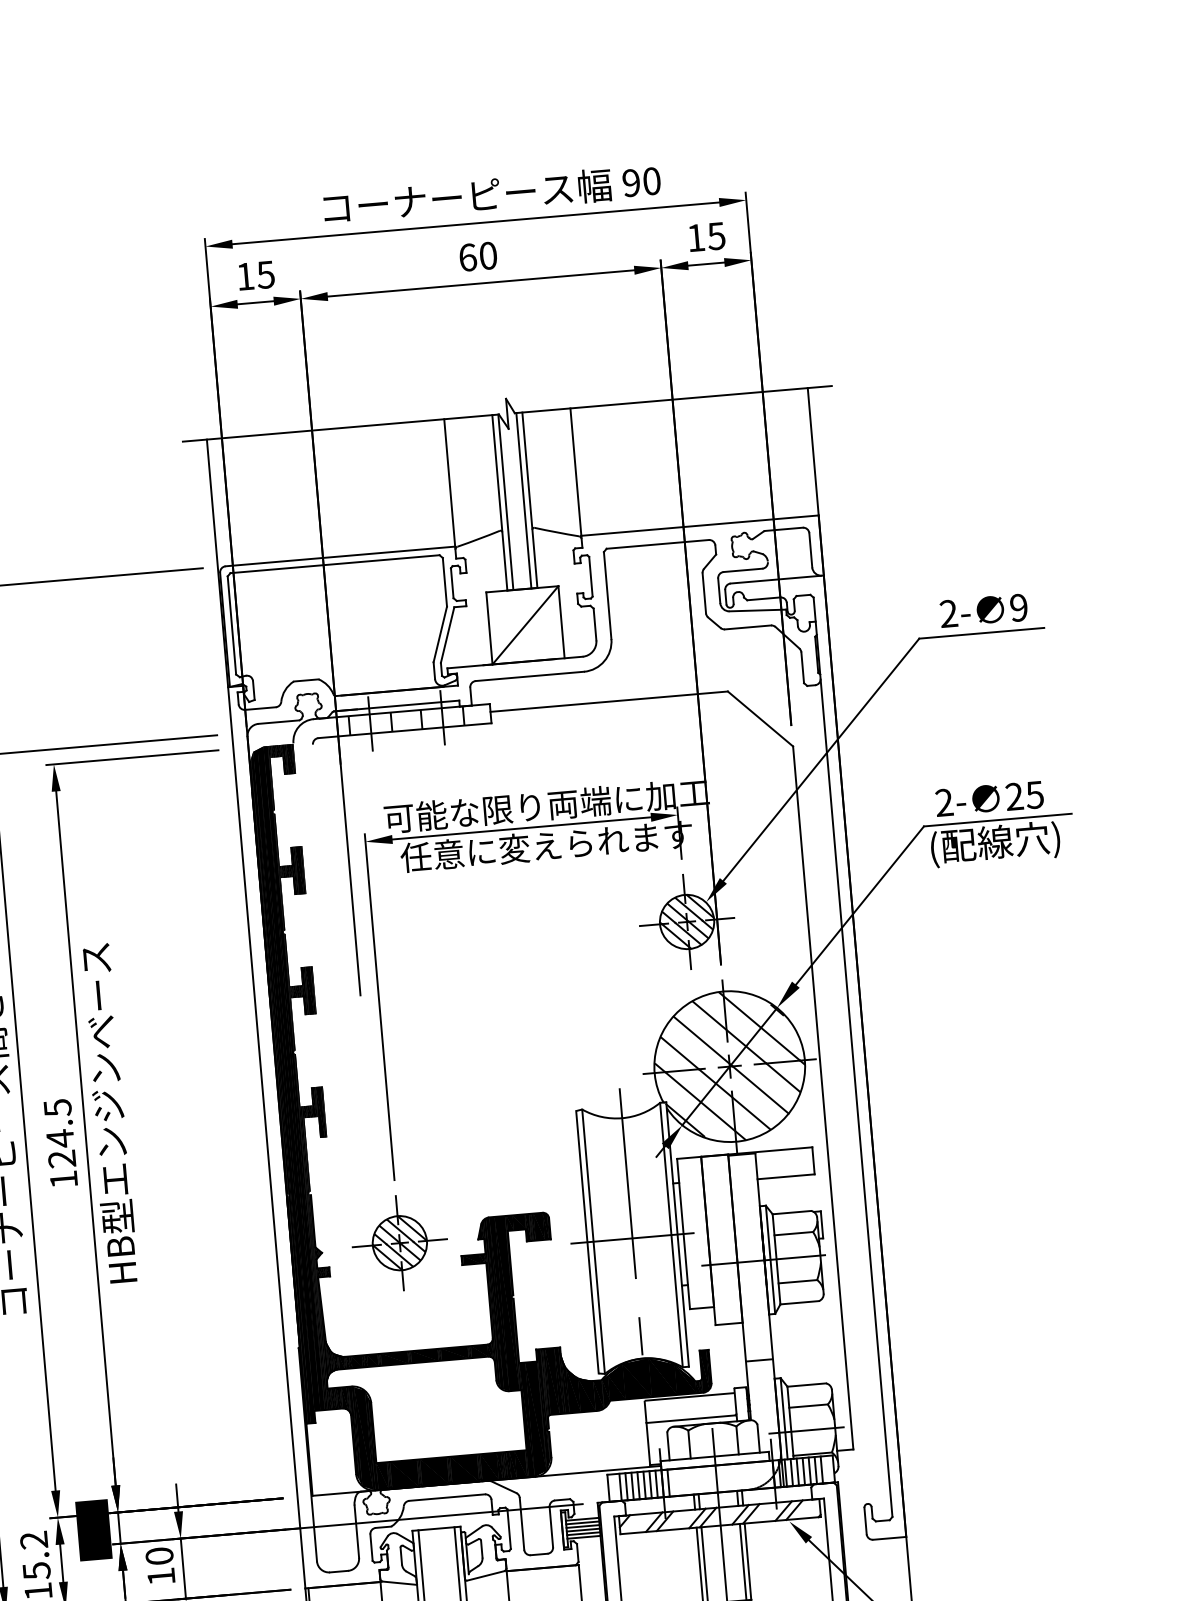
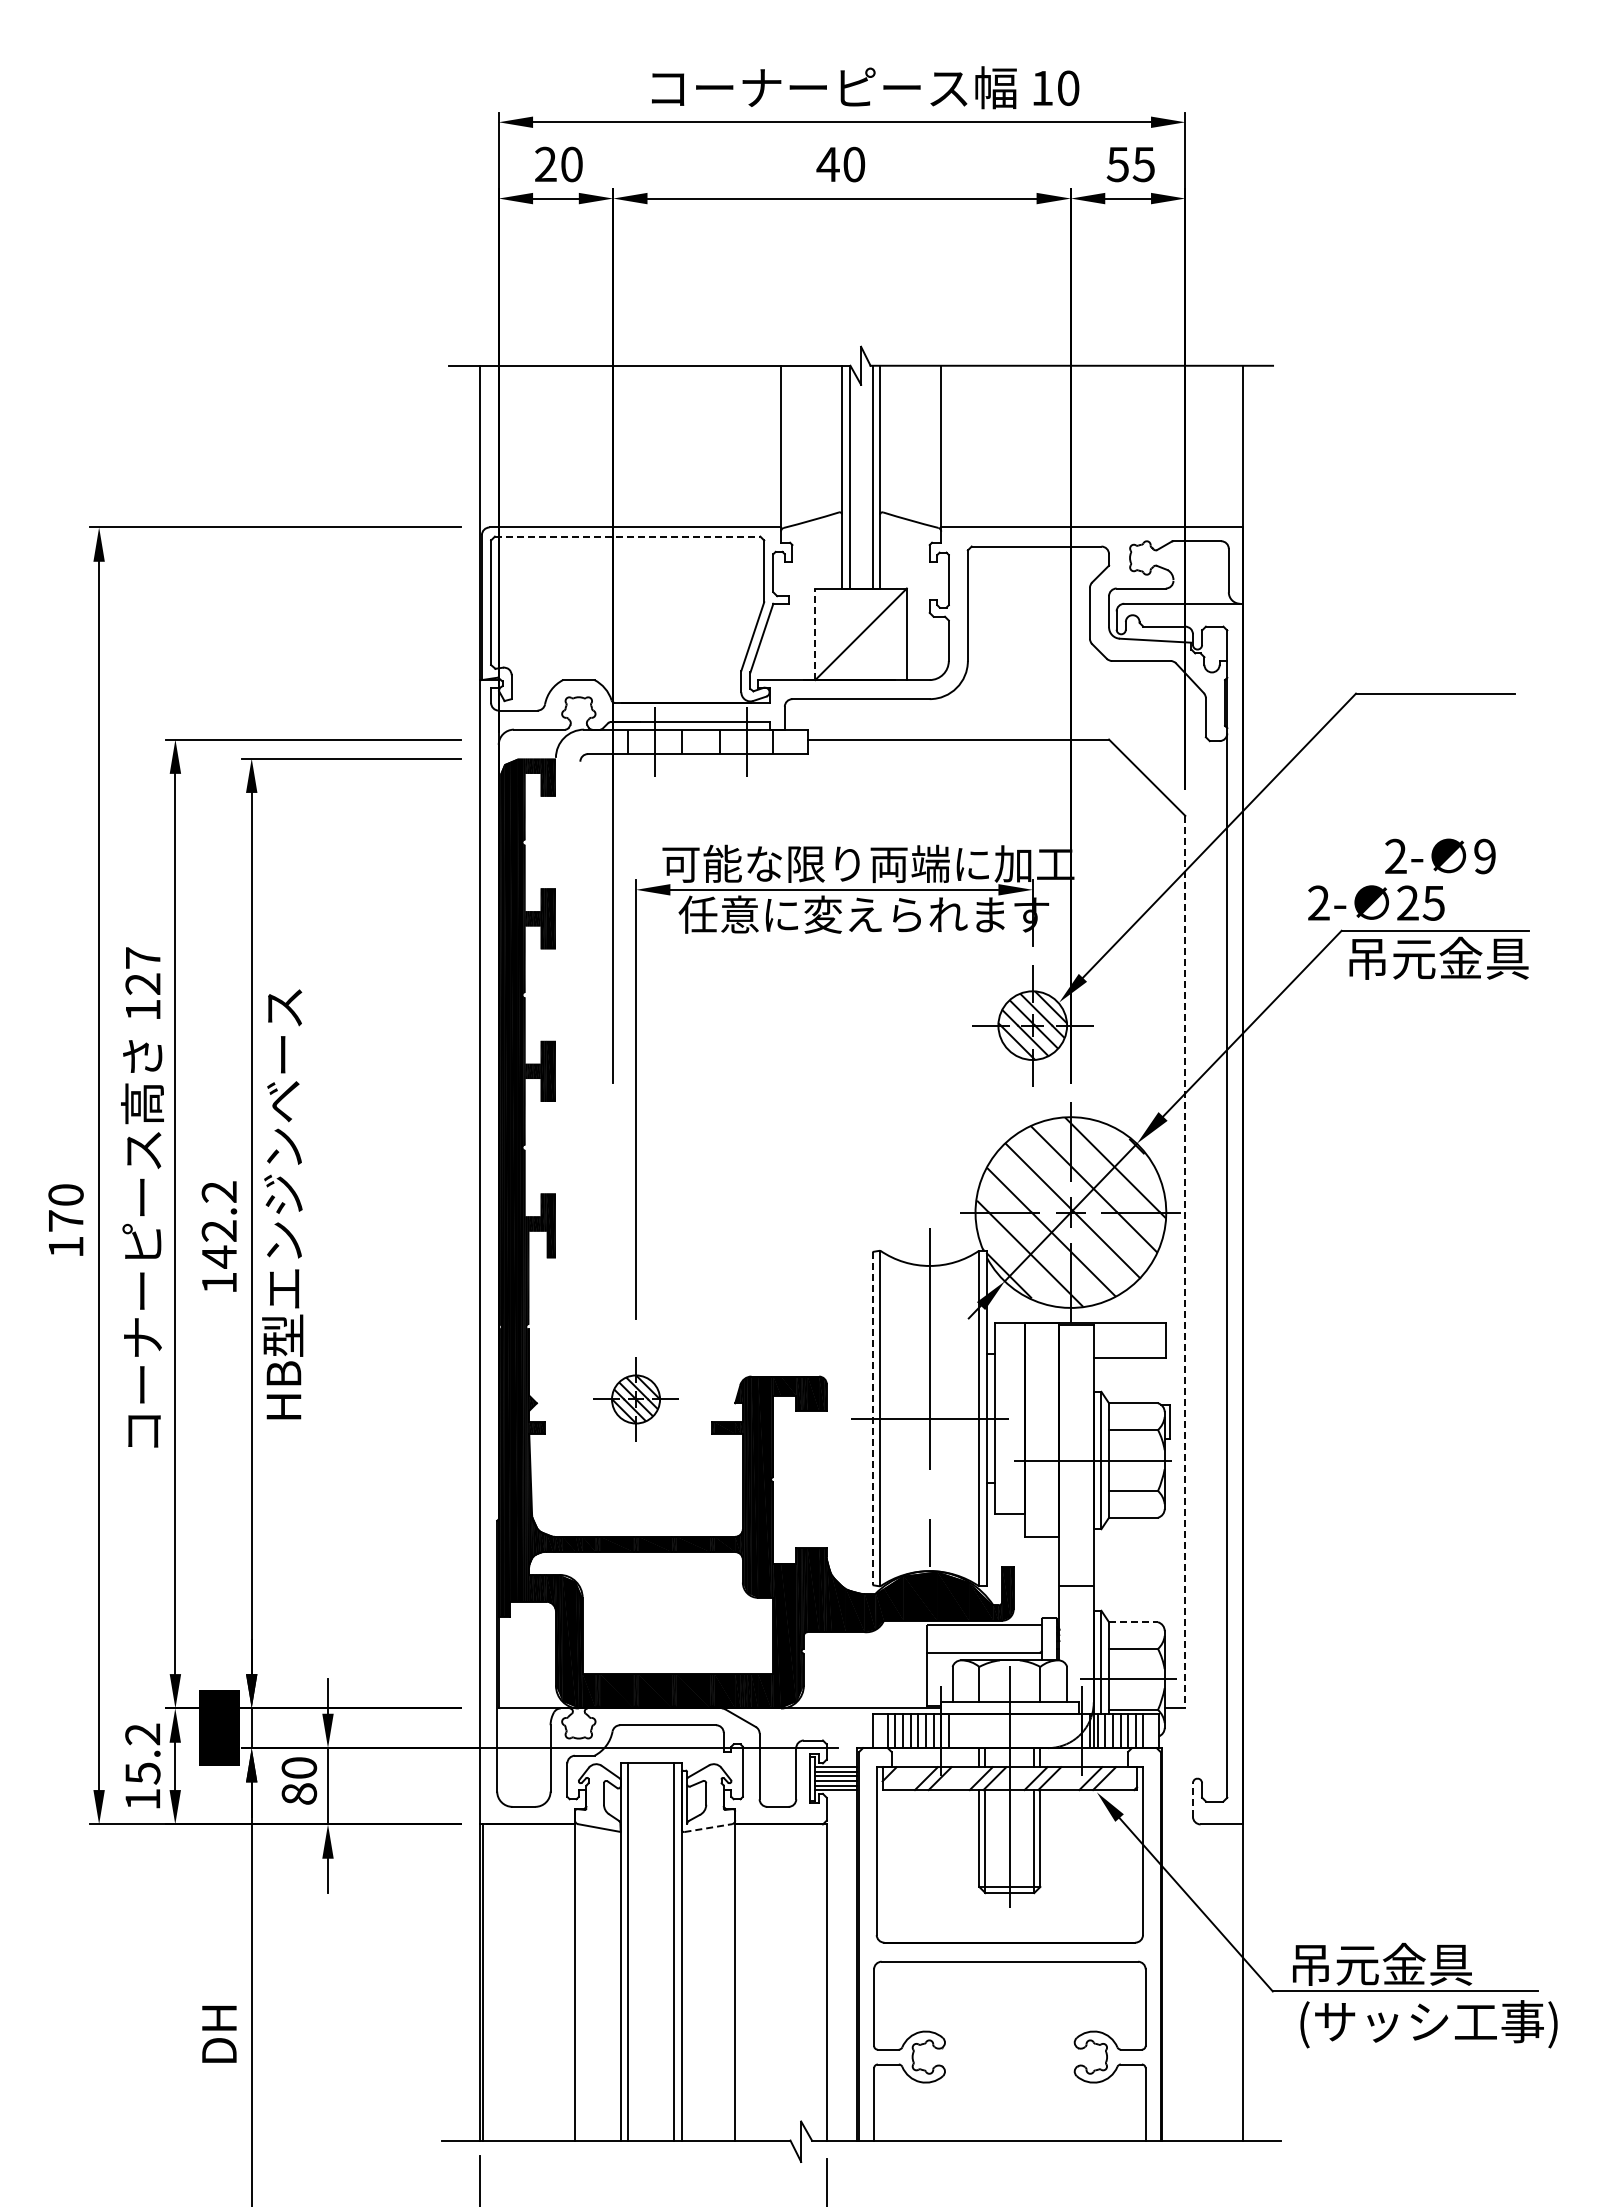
text: (631, 182) -> (1042, 87), 90 -> 10
text: (695, 238) -> (1117, 164), 15 -> 55
text: (467, 257) -> (827, 164), 60 -> 40
text: (255, 275) -> (558, 164), 15 -> 20
line: (334, 564) -> (627, 536), solid -> dashed
text: (983, 610) -> (1440, 856), moved
line: (489, 628) -> (815, 634), solid -> dashed
text: (989, 798) -> (1376, 902), moved
text: (1002, 843) -> (1438, 960), (配線穴) -> 吊元金具
line: (823, 1098) -> (1185, 1262), solid -> dashed
text: (59, 1133) -> (219, 1224), 124.5 -> 142.2
line: (587, 1242) -> (872, 1418), solid -> dashed
part: (399, 1243) -> (635, 1399), size x0.7
line: (807, 1385) -> (1134, 1622), solid -> dashed
line: (865, 1521) -> (1192, 1800), solid -> dashed
text: (161, 1576) -> (299, 1793), 10 -> 80
line: (485, 1576) -> (708, 1828), solid -> dashed

